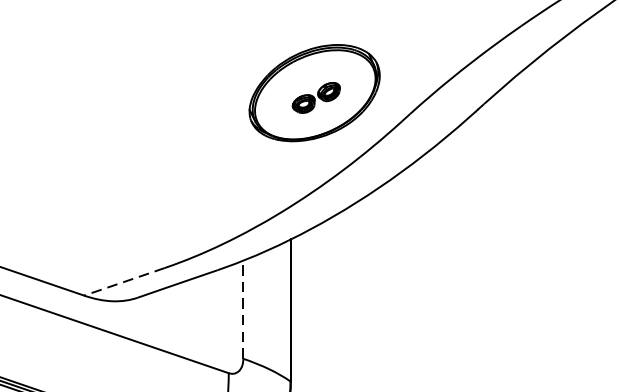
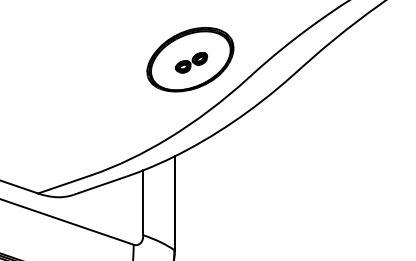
line: (124, 282) -> (64, 184), dashed -> solid
line: (243, 309) -> (143, 202), dashed -> solid

